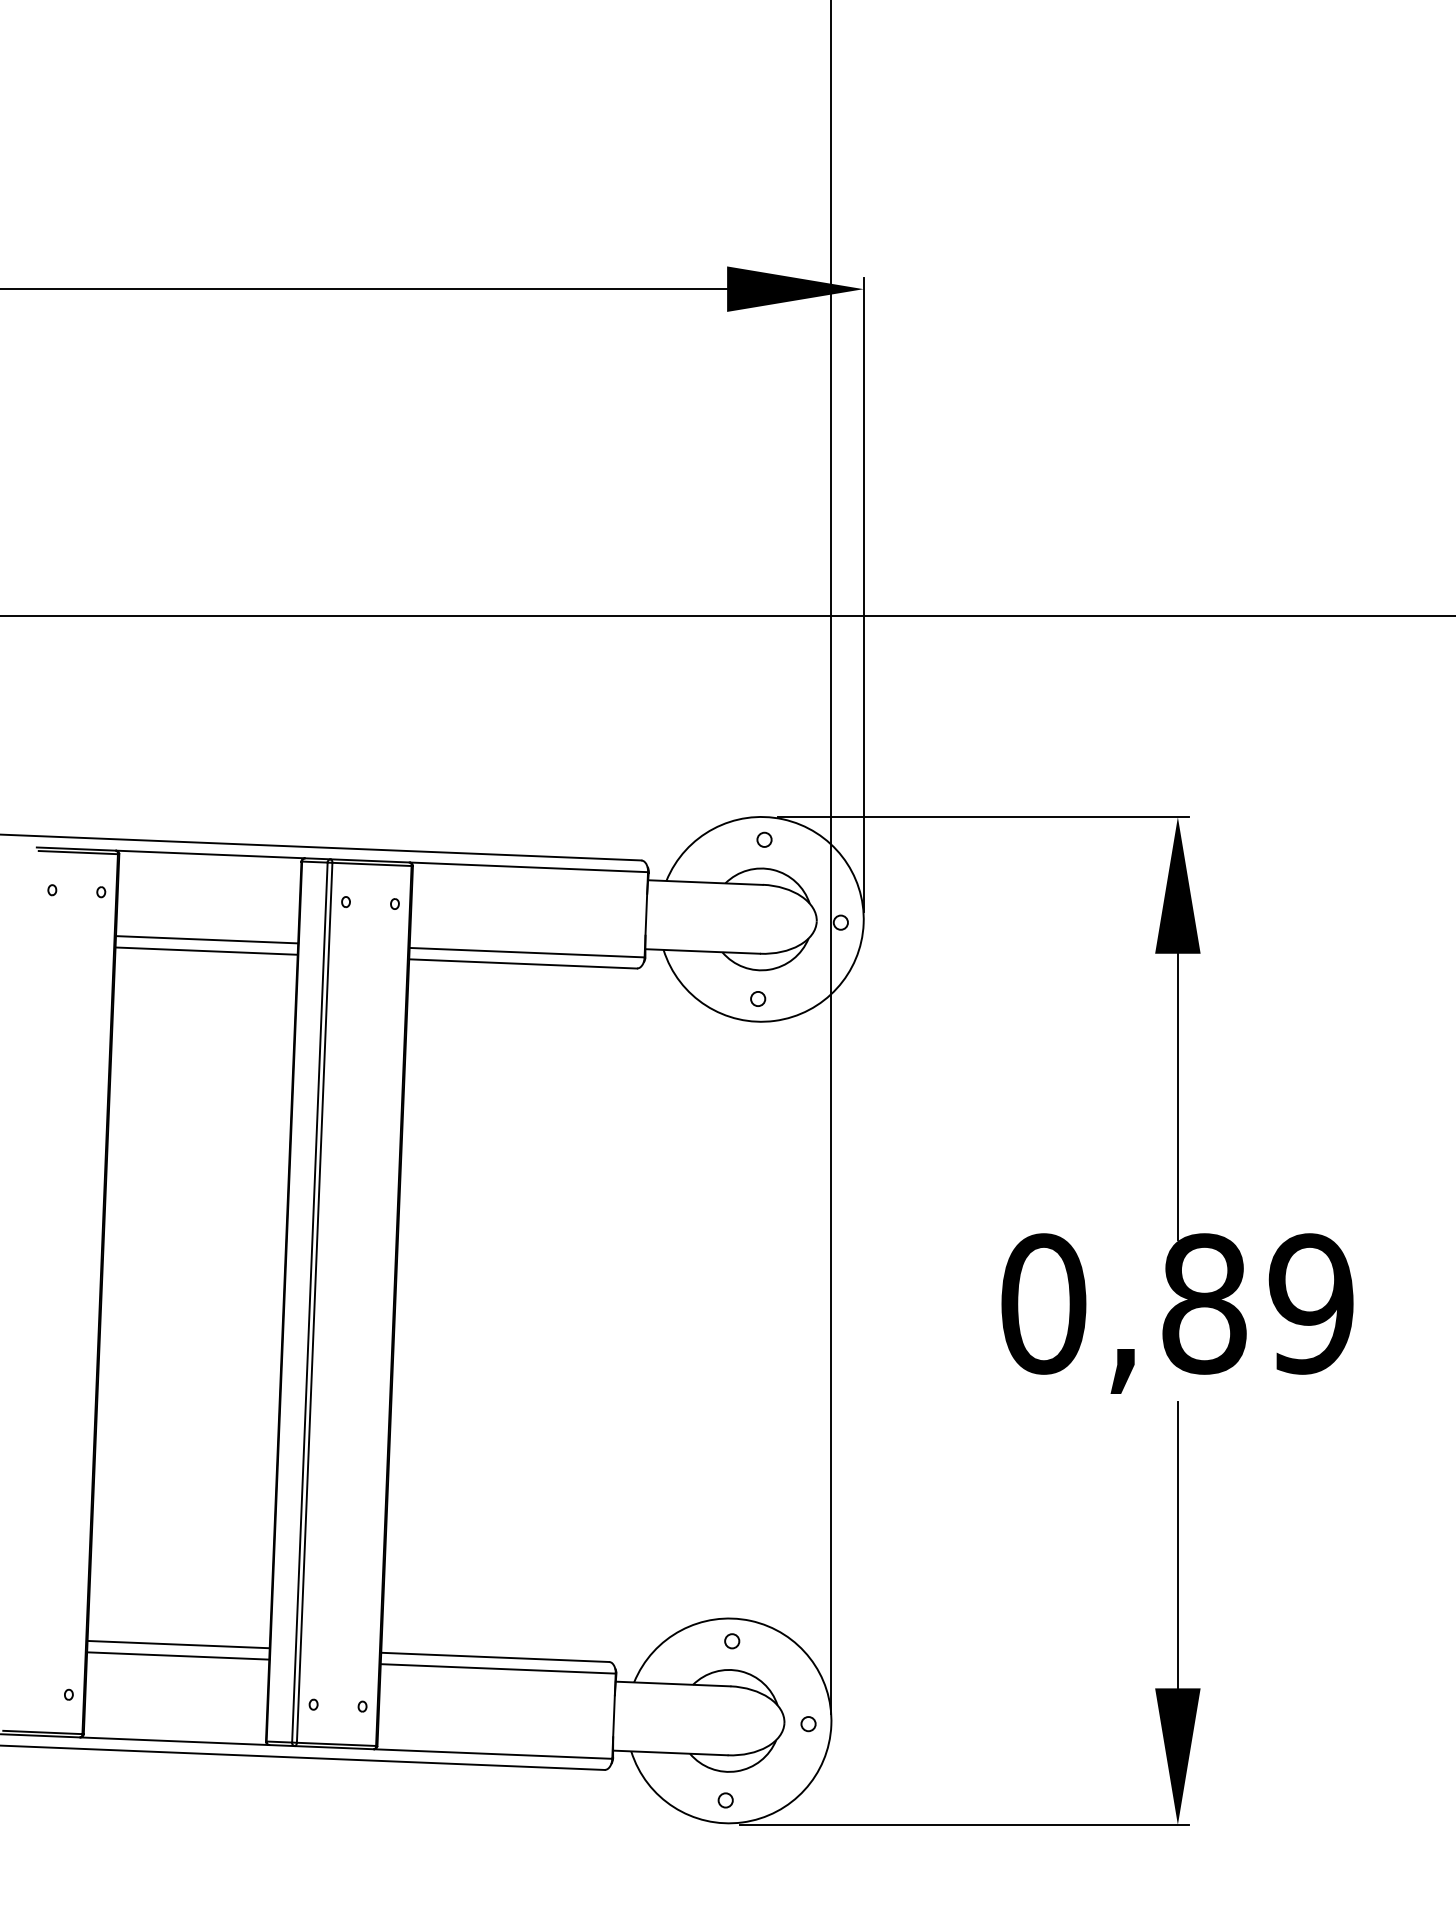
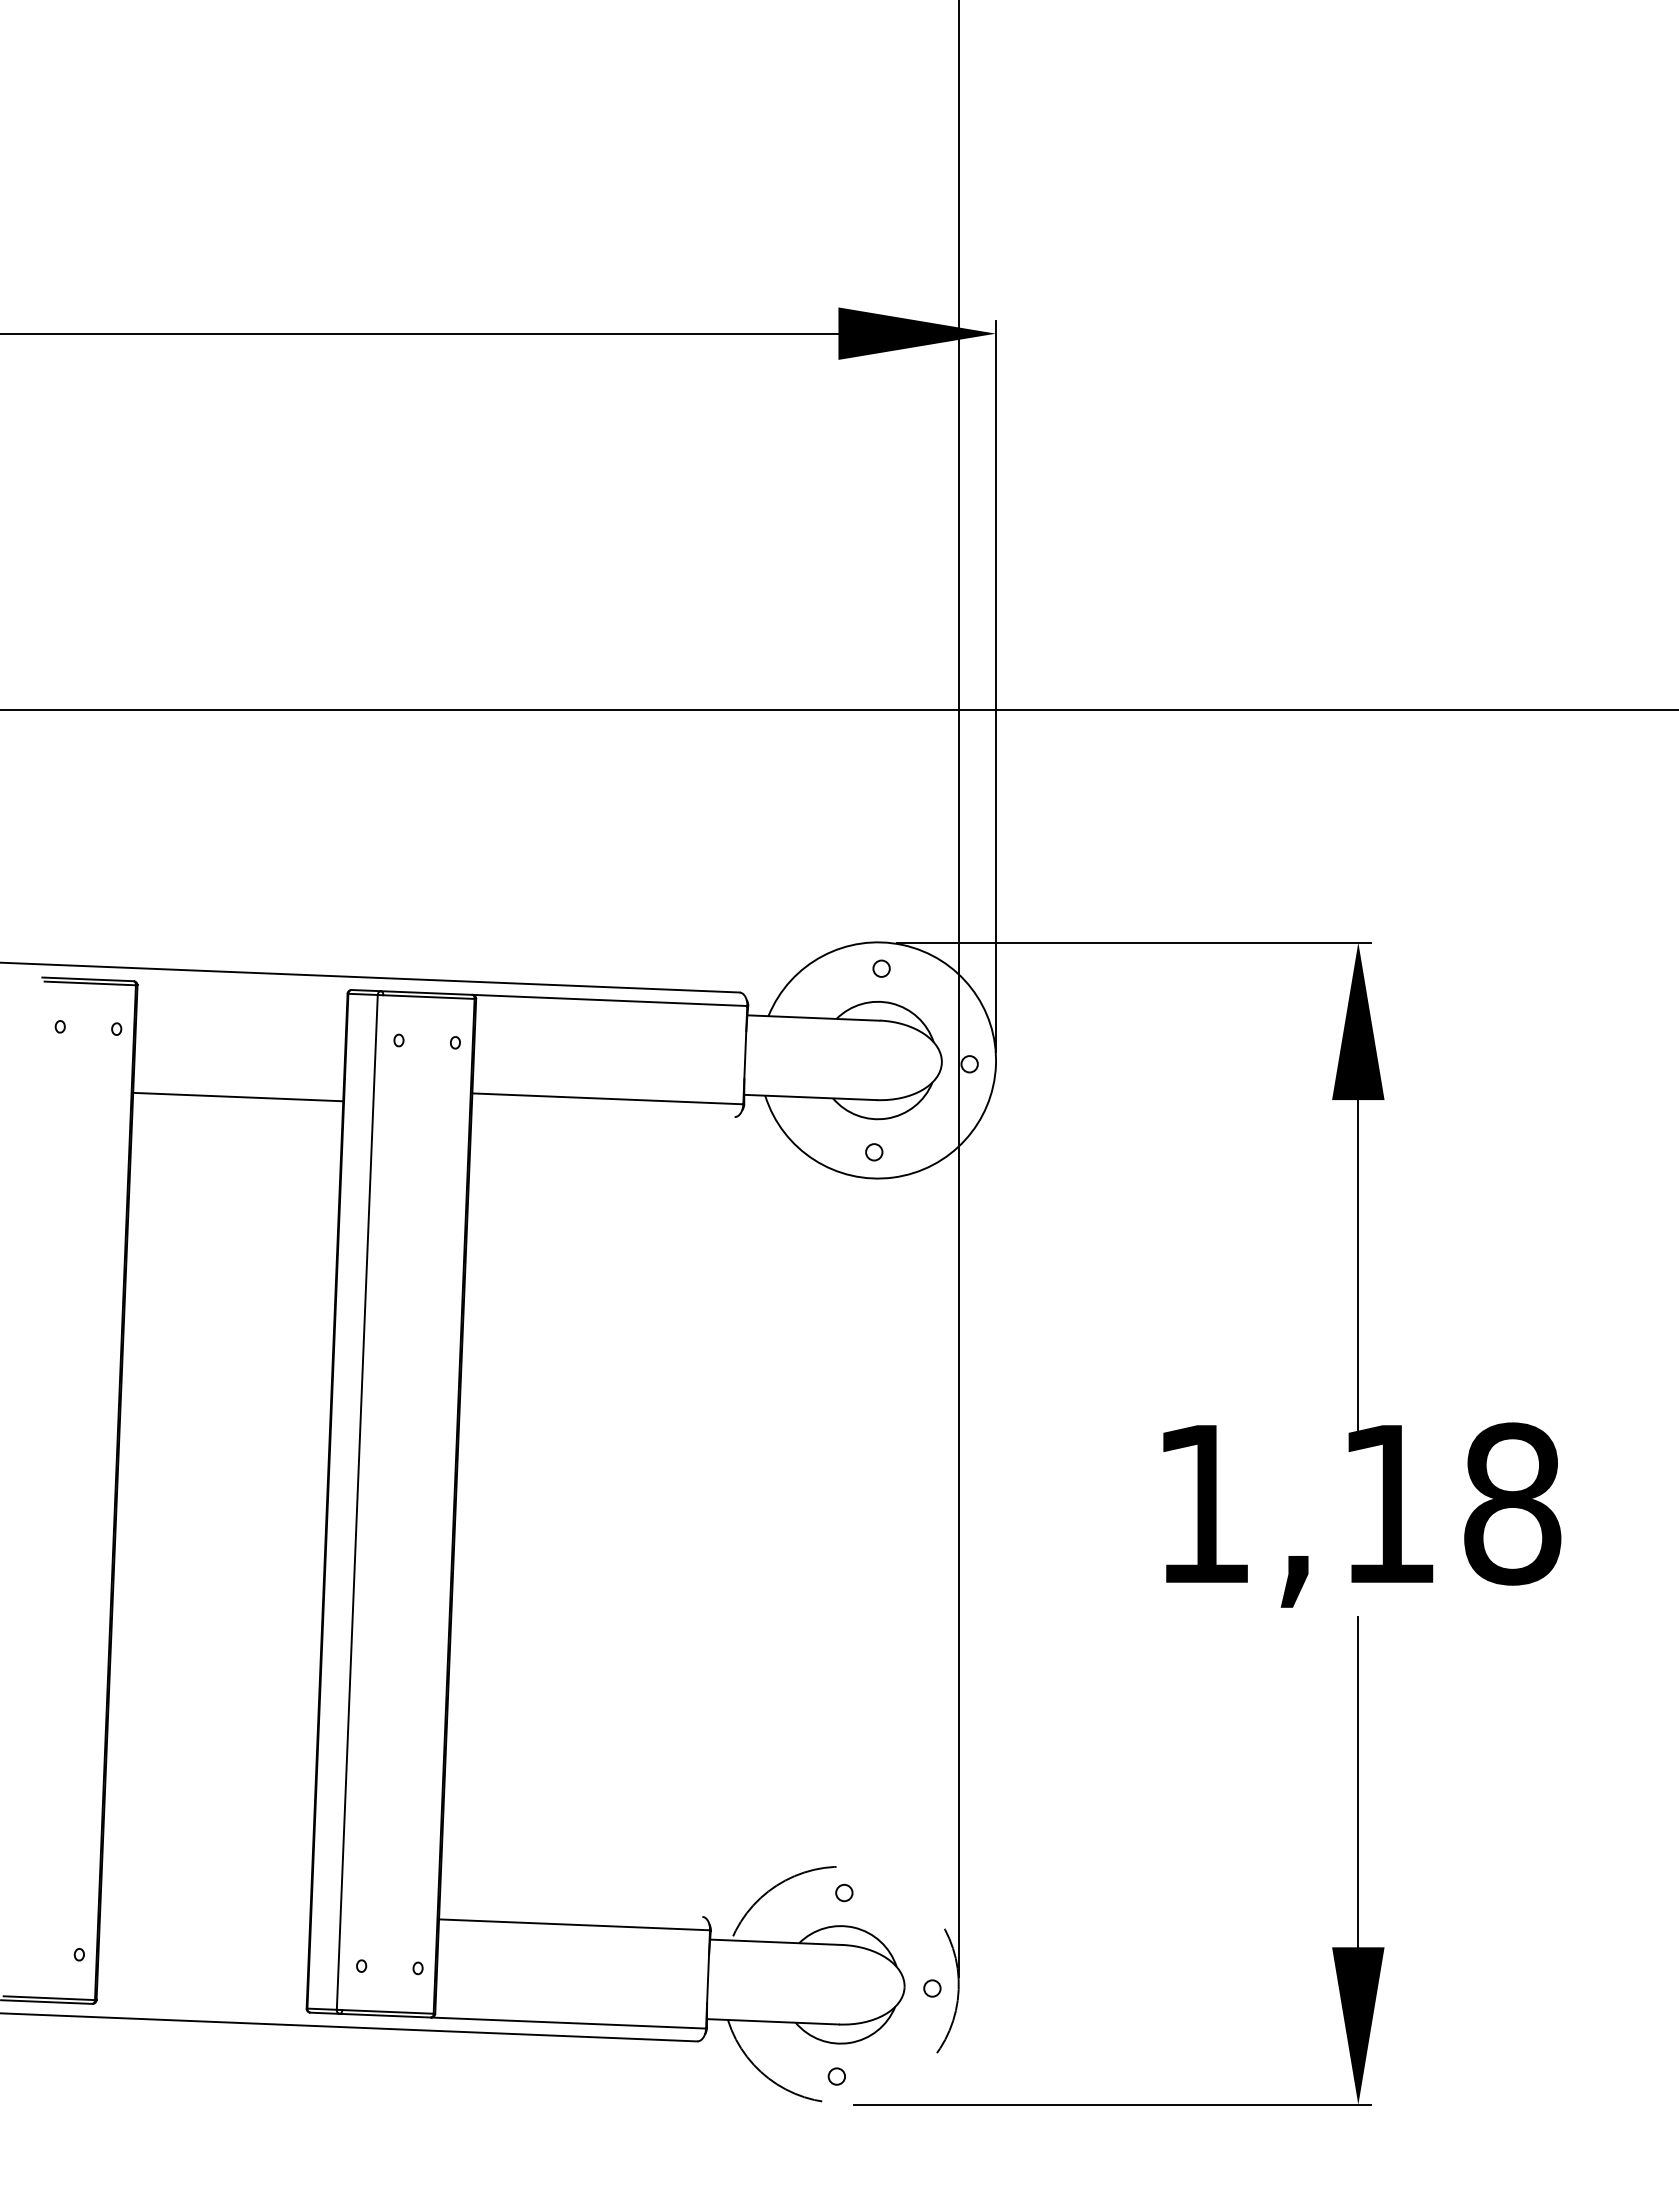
line: (210, 854) -> (242, 985), removed
line: (206, 939) -> (238, 1083), removed
line: (522, 963) -> (602, 1111), removed
line: (314, 1302) -> (362, 1502), removed
text: (1178, 1303) -> (1358, 1503), 0,89 -> 1,18
line: (178, 1644) -> (205, 1896), removed
line: (178, 1655) -> (205, 1909), removed
line: (494, 1657) -> (570, 1911), removed
arc: (831, 1724) -> (958, 1989), solid -> dashed
line: (174, 1740) -> (201, 2007), removed

